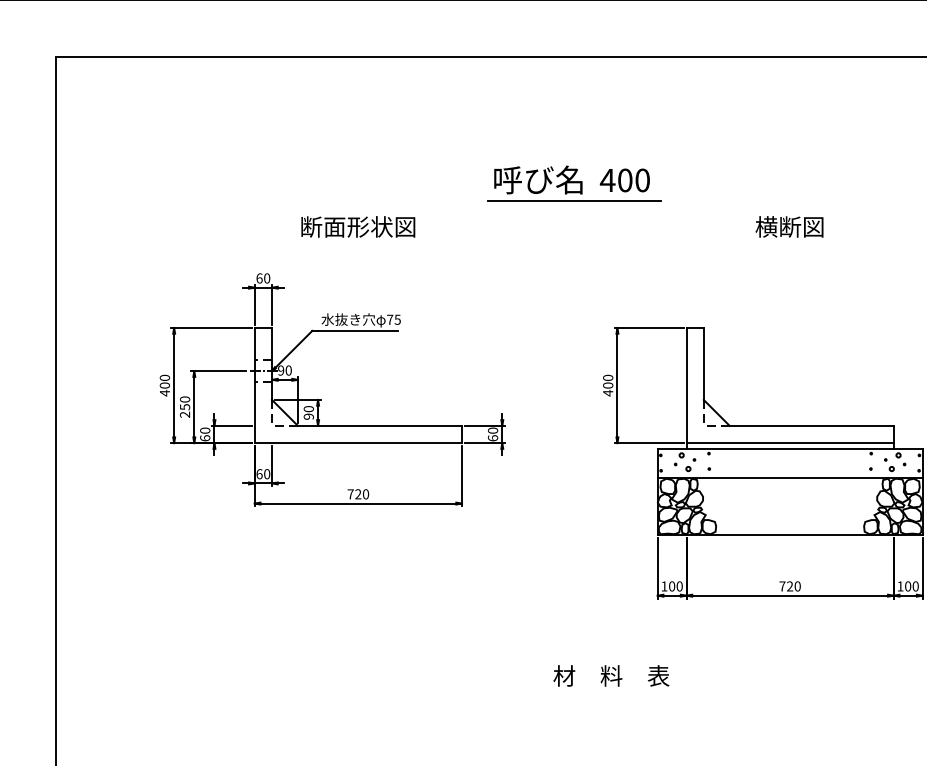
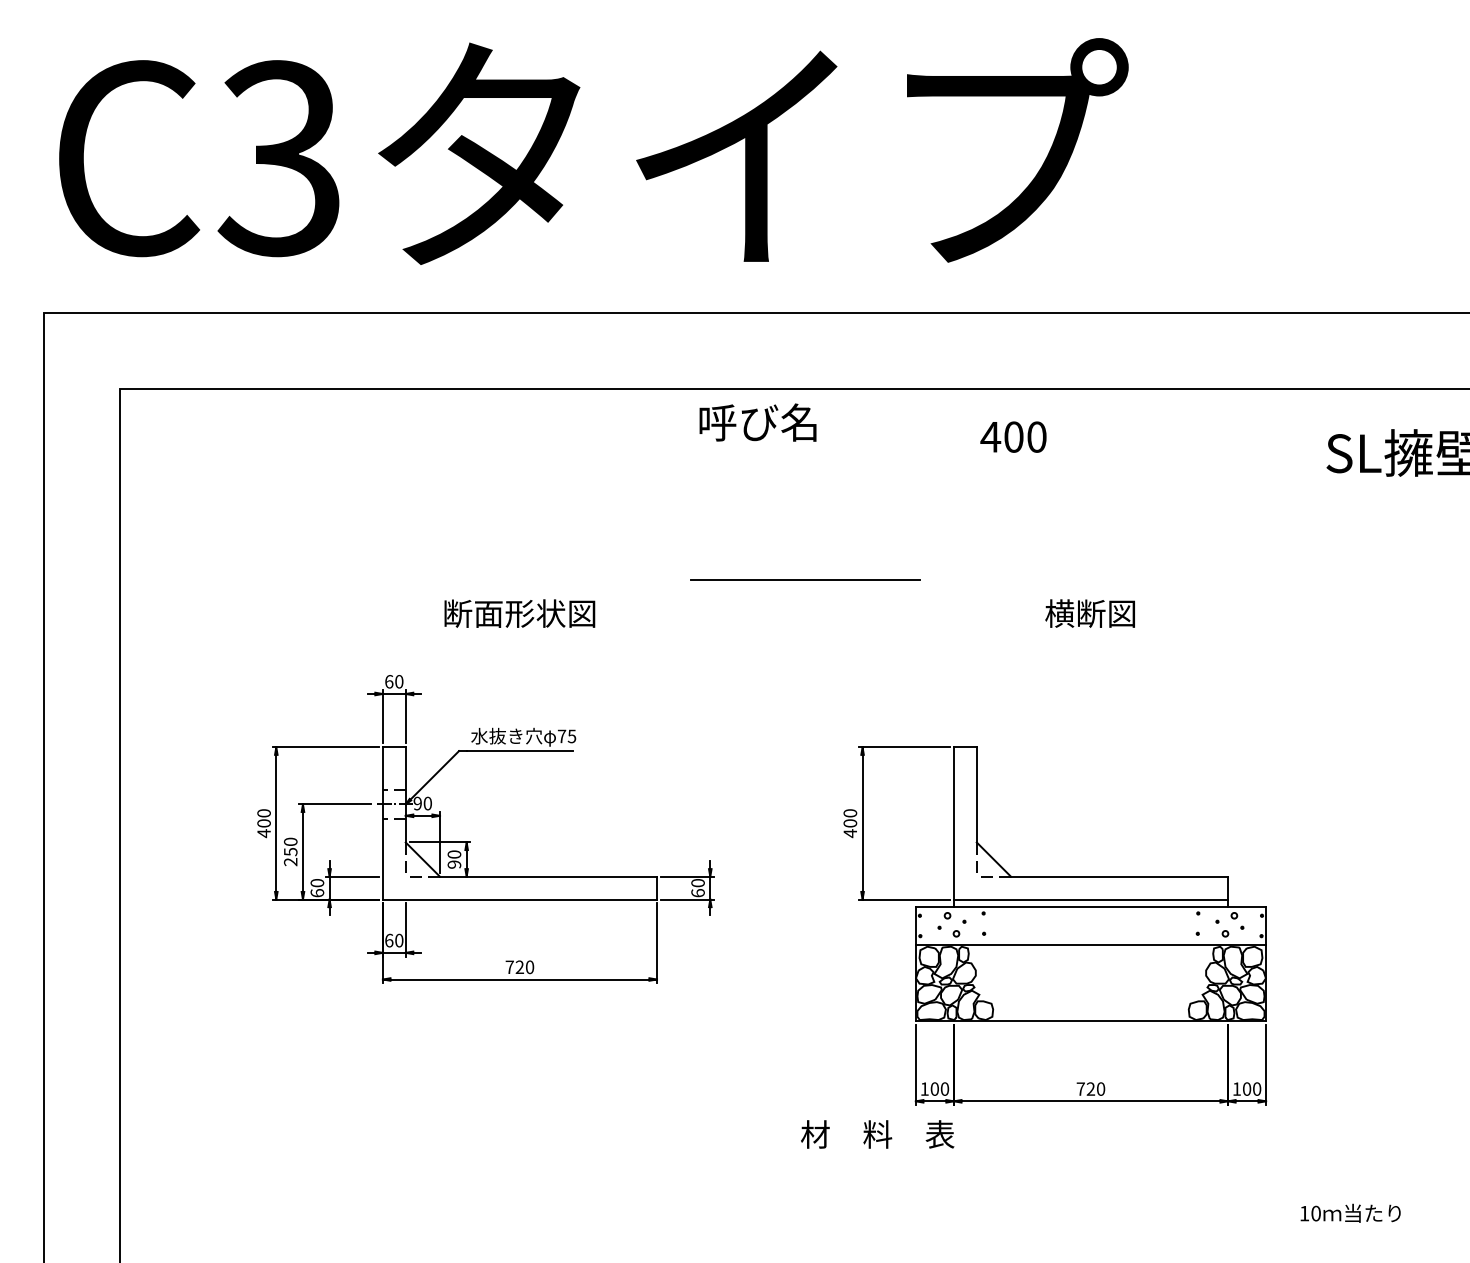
text: (537, 179) -> (757, 422), moved
text: (624, 179) -> (1013, 436), moved
text: (611, 675) -> (877, 1134), moved

